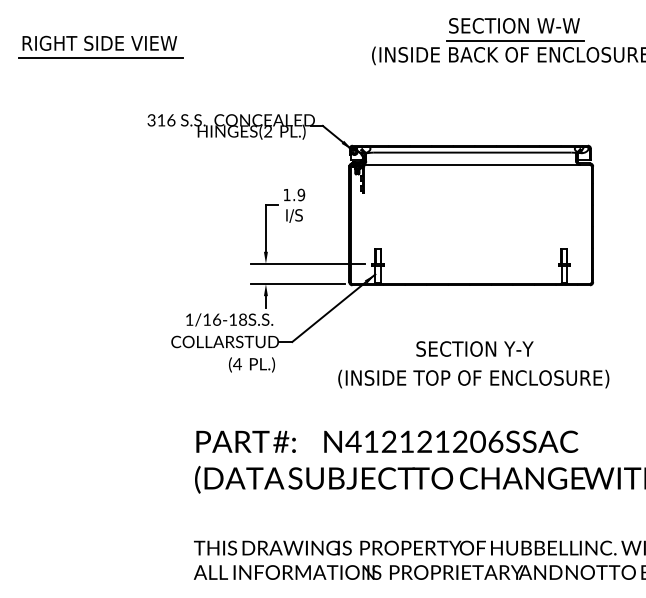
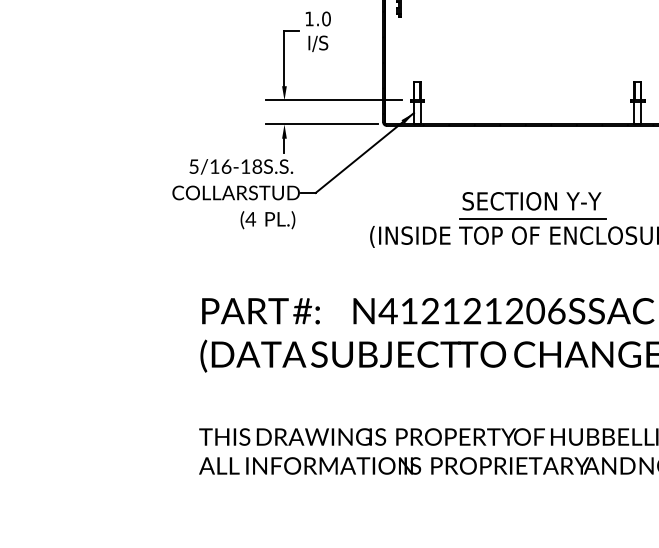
text: (300, 195) -> (325, 19), 1.9 -> 1.0
text: (189, 319) -> (193, 166), 1/16-18 -> 5/16-18
line: (475, 364) -> (532, 219), added

